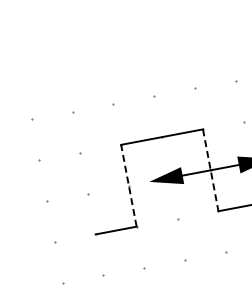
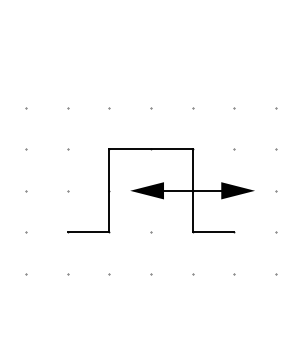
line: (210, 170) -> (192, 190), dashed -> solid
line: (128, 185) -> (109, 190), dashed -> solid

